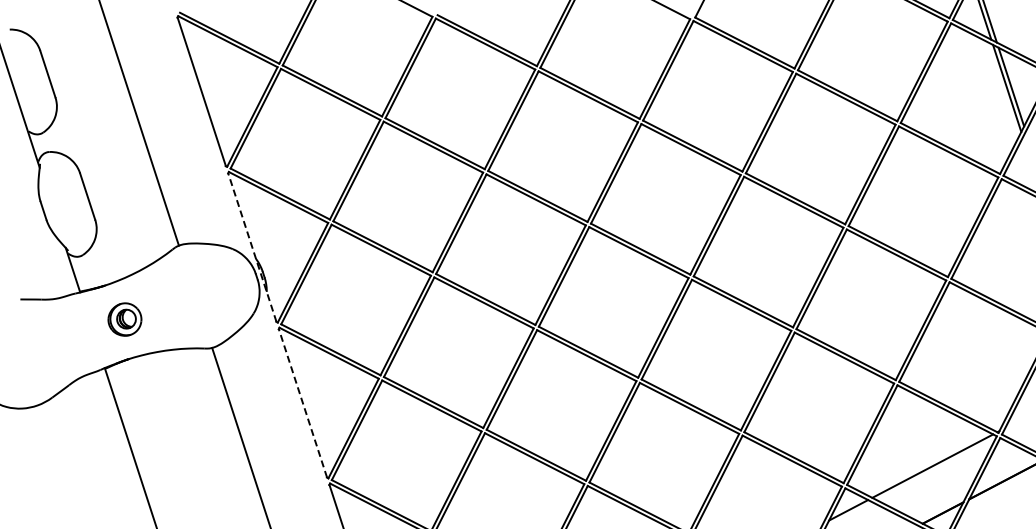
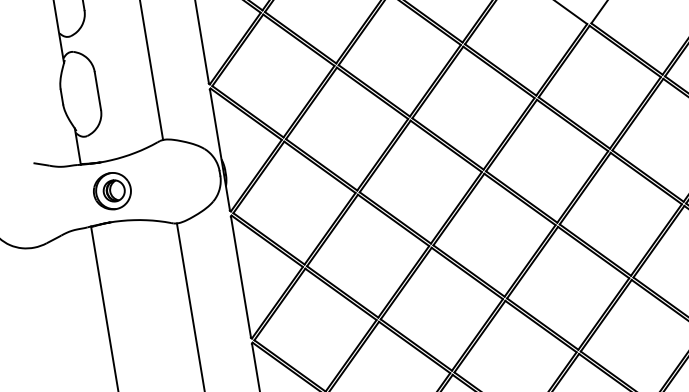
line: (252, 247) -> (220, 150), dashed -> solid
part: (124, 319) -> (112, 191), size x1.43
line: (302, 402) -> (240, 276), dashed -> solid

